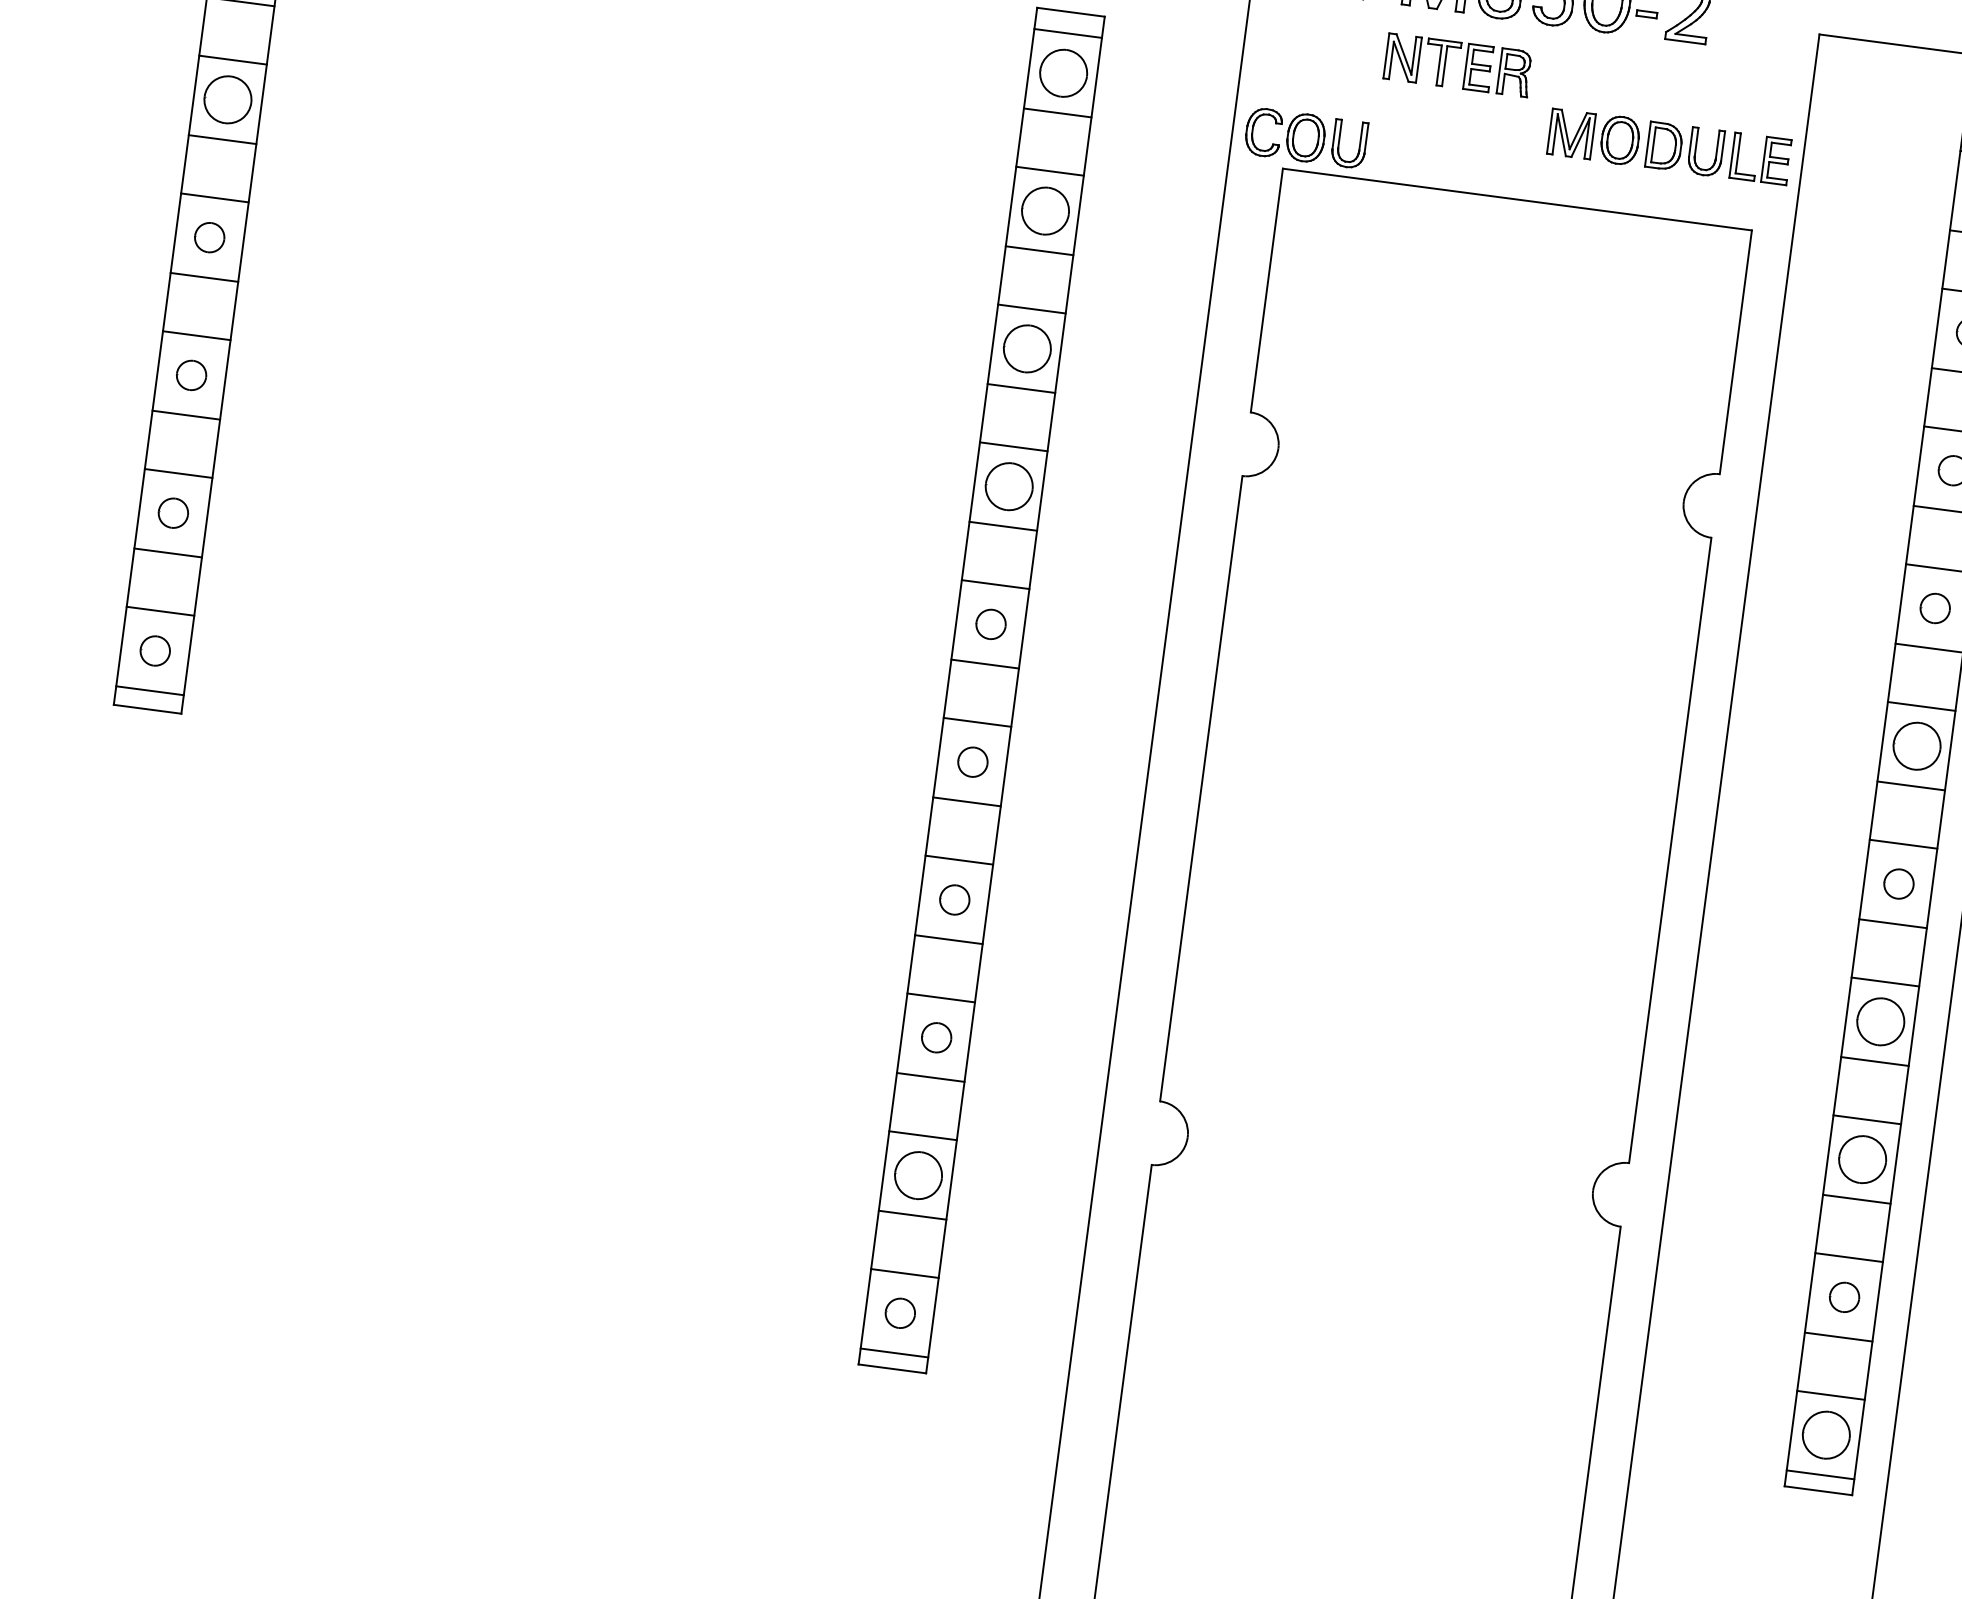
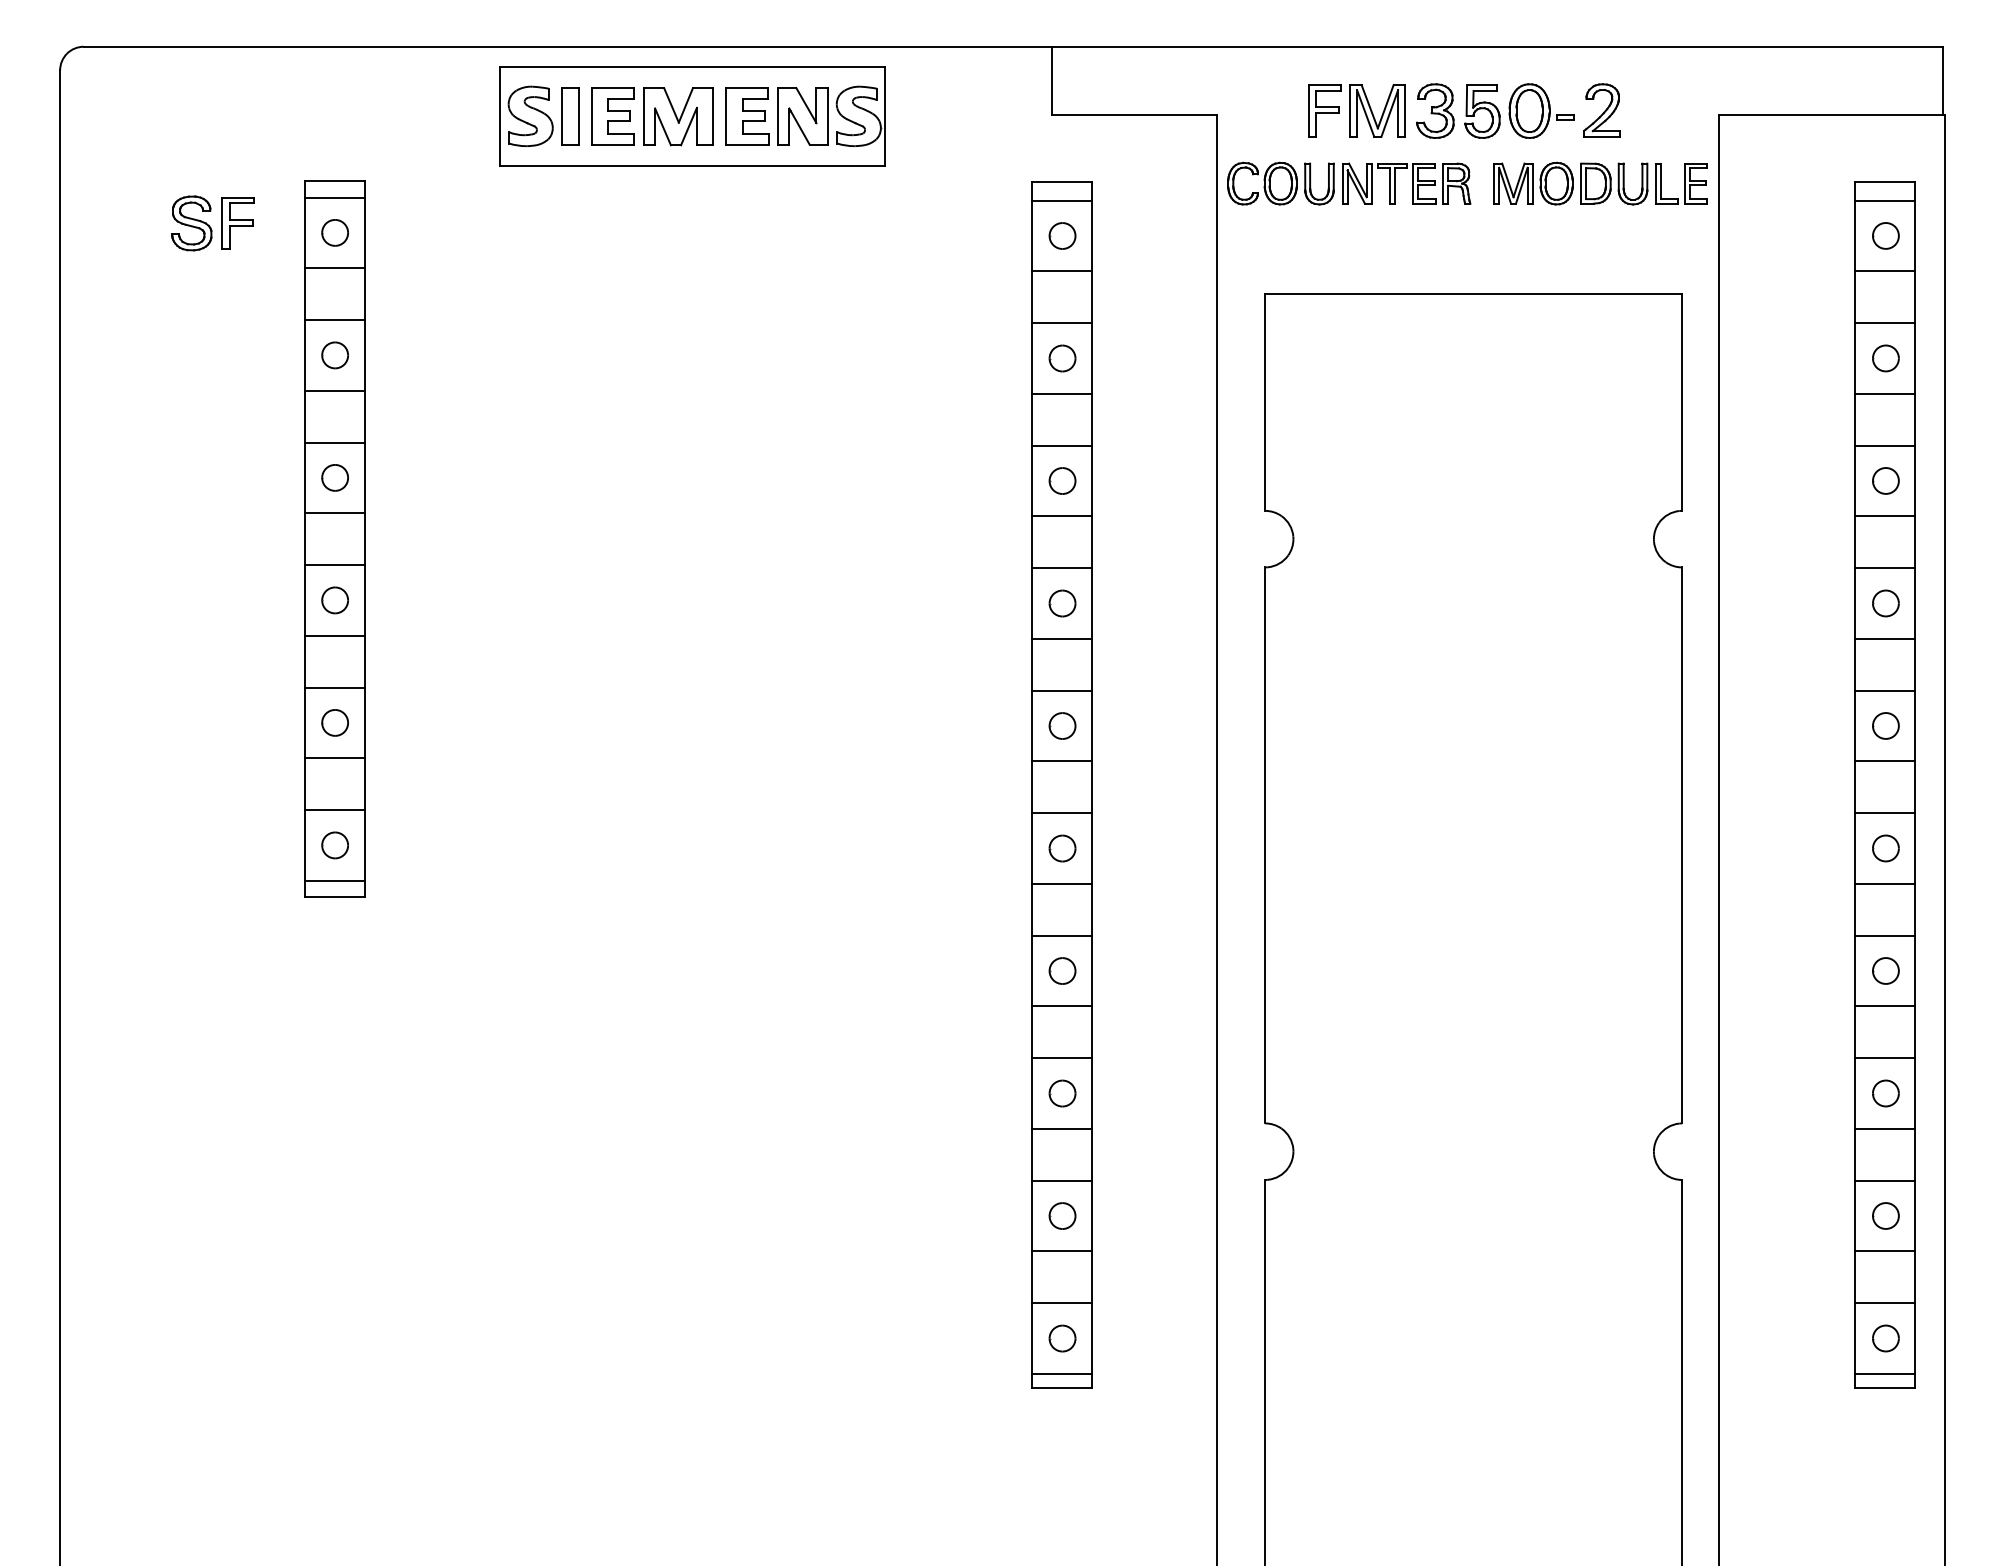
part: (1063, 72) -> (1062, 235), size x0.62
part: (227, 99) -> (334, 355), size x0.62
part: (1305, 137) -> (1280, 183), moved
part: (1669, 146) -> (1600, 183), moved
part: (1045, 211) -> (1062, 358), size x0.62
part: (1027, 348) -> (1062, 480), size x0.62
part: (1009, 486) -> (1062, 603), size x0.62
part: (1916, 745) -> (1885, 725), size x0.62
part: (1880, 1021) -> (1885, 970), size x0.62
part: (1862, 1159) -> (1885, 1093), size x0.62
part: (918, 1174) -> (1062, 1215), size x0.62
part: (1825, 1435) -> (1885, 1338), size x0.62

